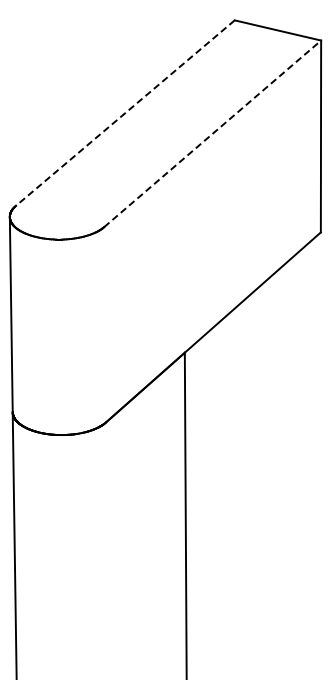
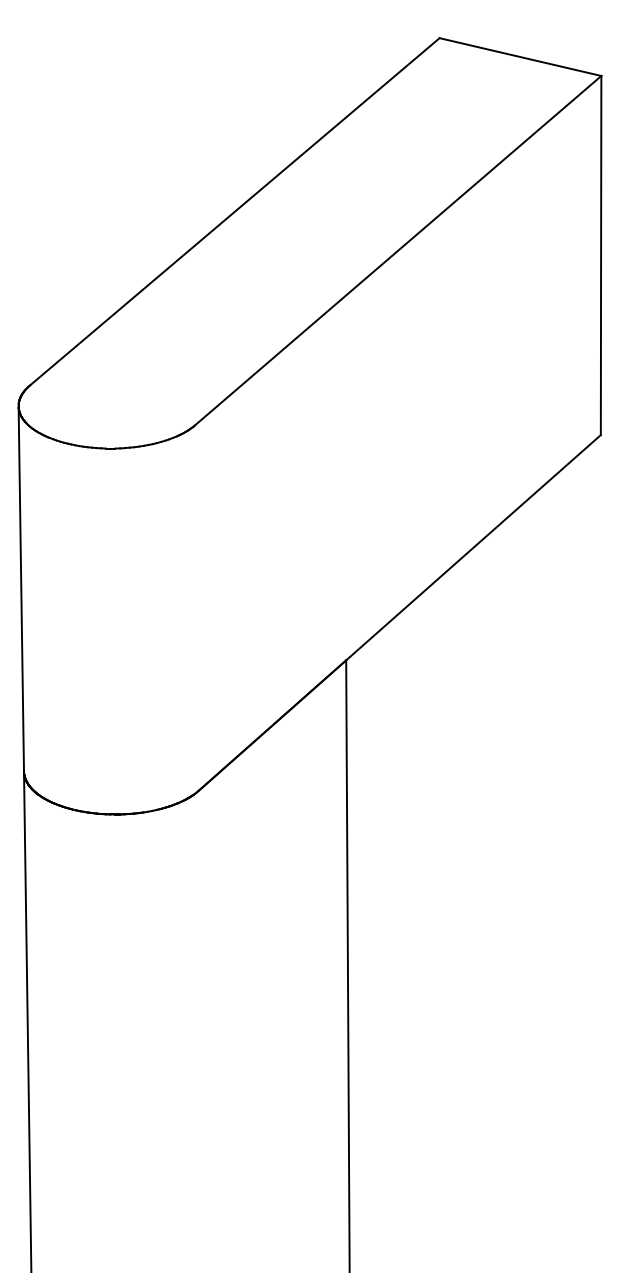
line: (124, 113) -> (233, 212), dashed -> solid
line: (213, 133) -> (399, 249), dashed -> solid

